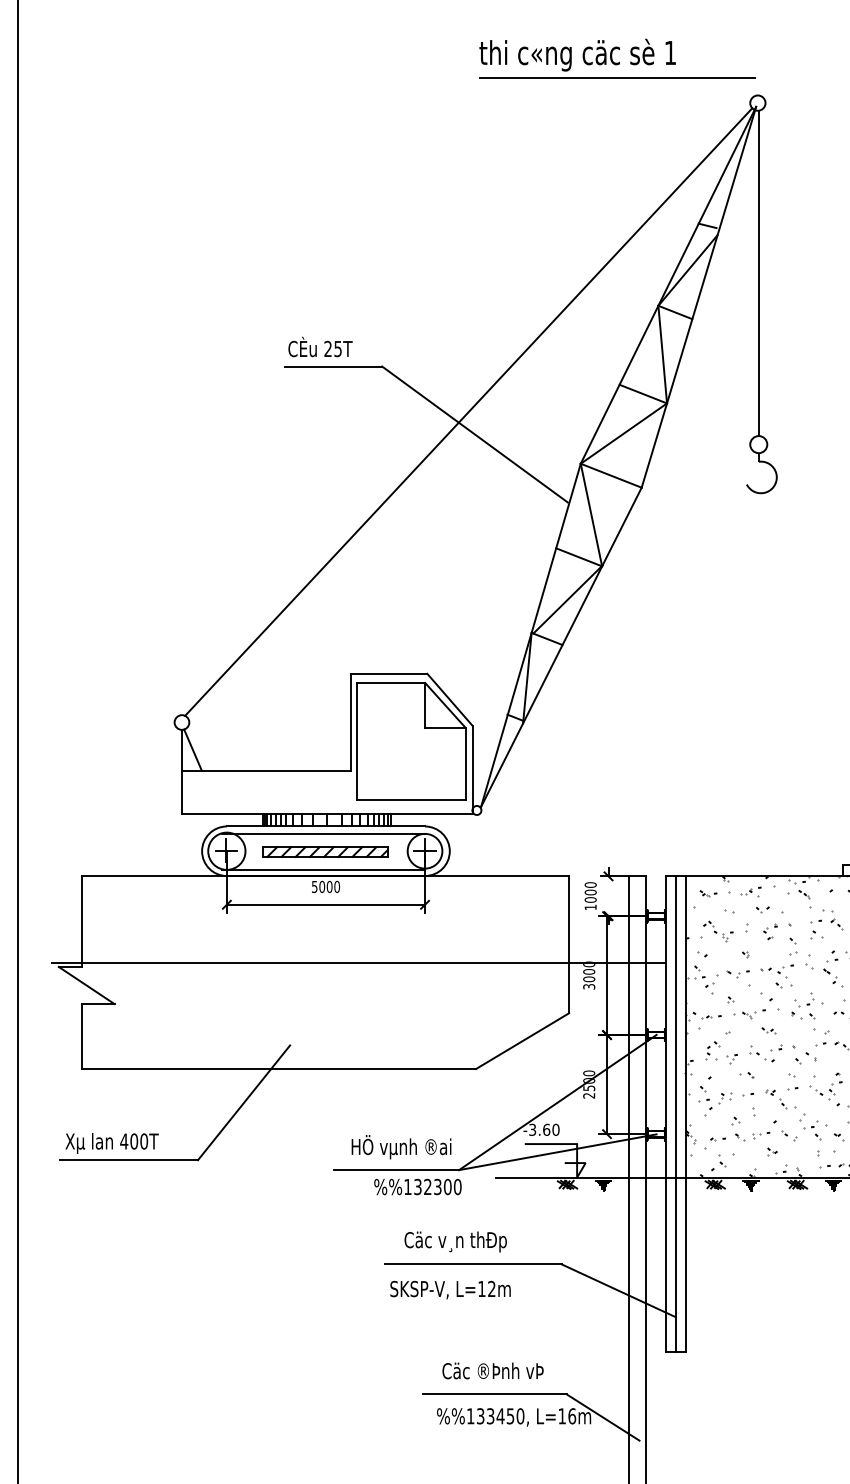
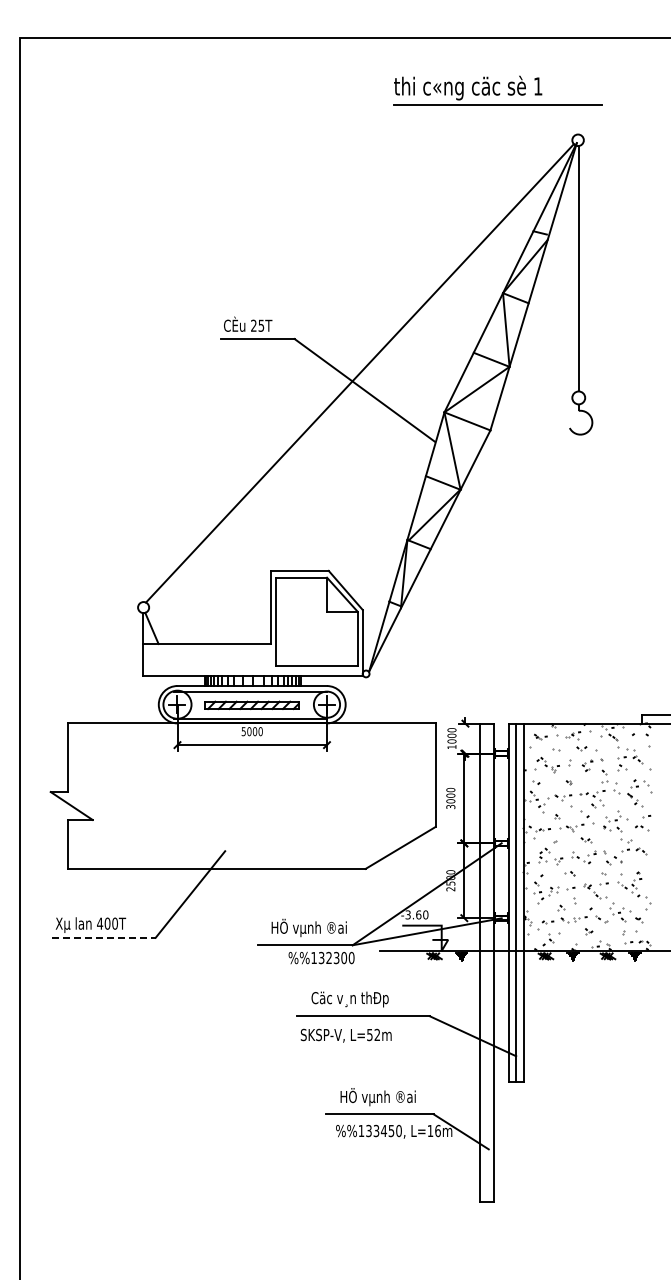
part: (616, 58) -> (497, 90), moved
line: (358, 962) -> (276, 788), removed
line: (128, 1159) -> (103, 937), solid -> dashed
text: (481, 1289) -> (369, 1035), L=12m -> L=52m
text: (493, 1371) -> (378, 1097), Cäc ®Þnh vÞ -> HÖ vµnh ®ai

